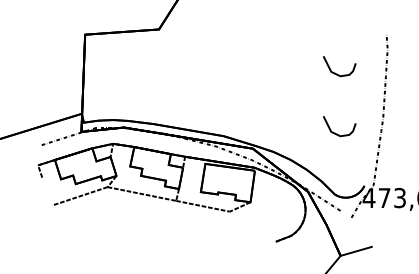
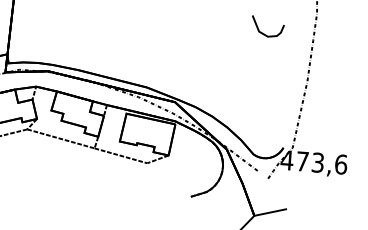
curve: (335, 132) -> (258, 92), removed

